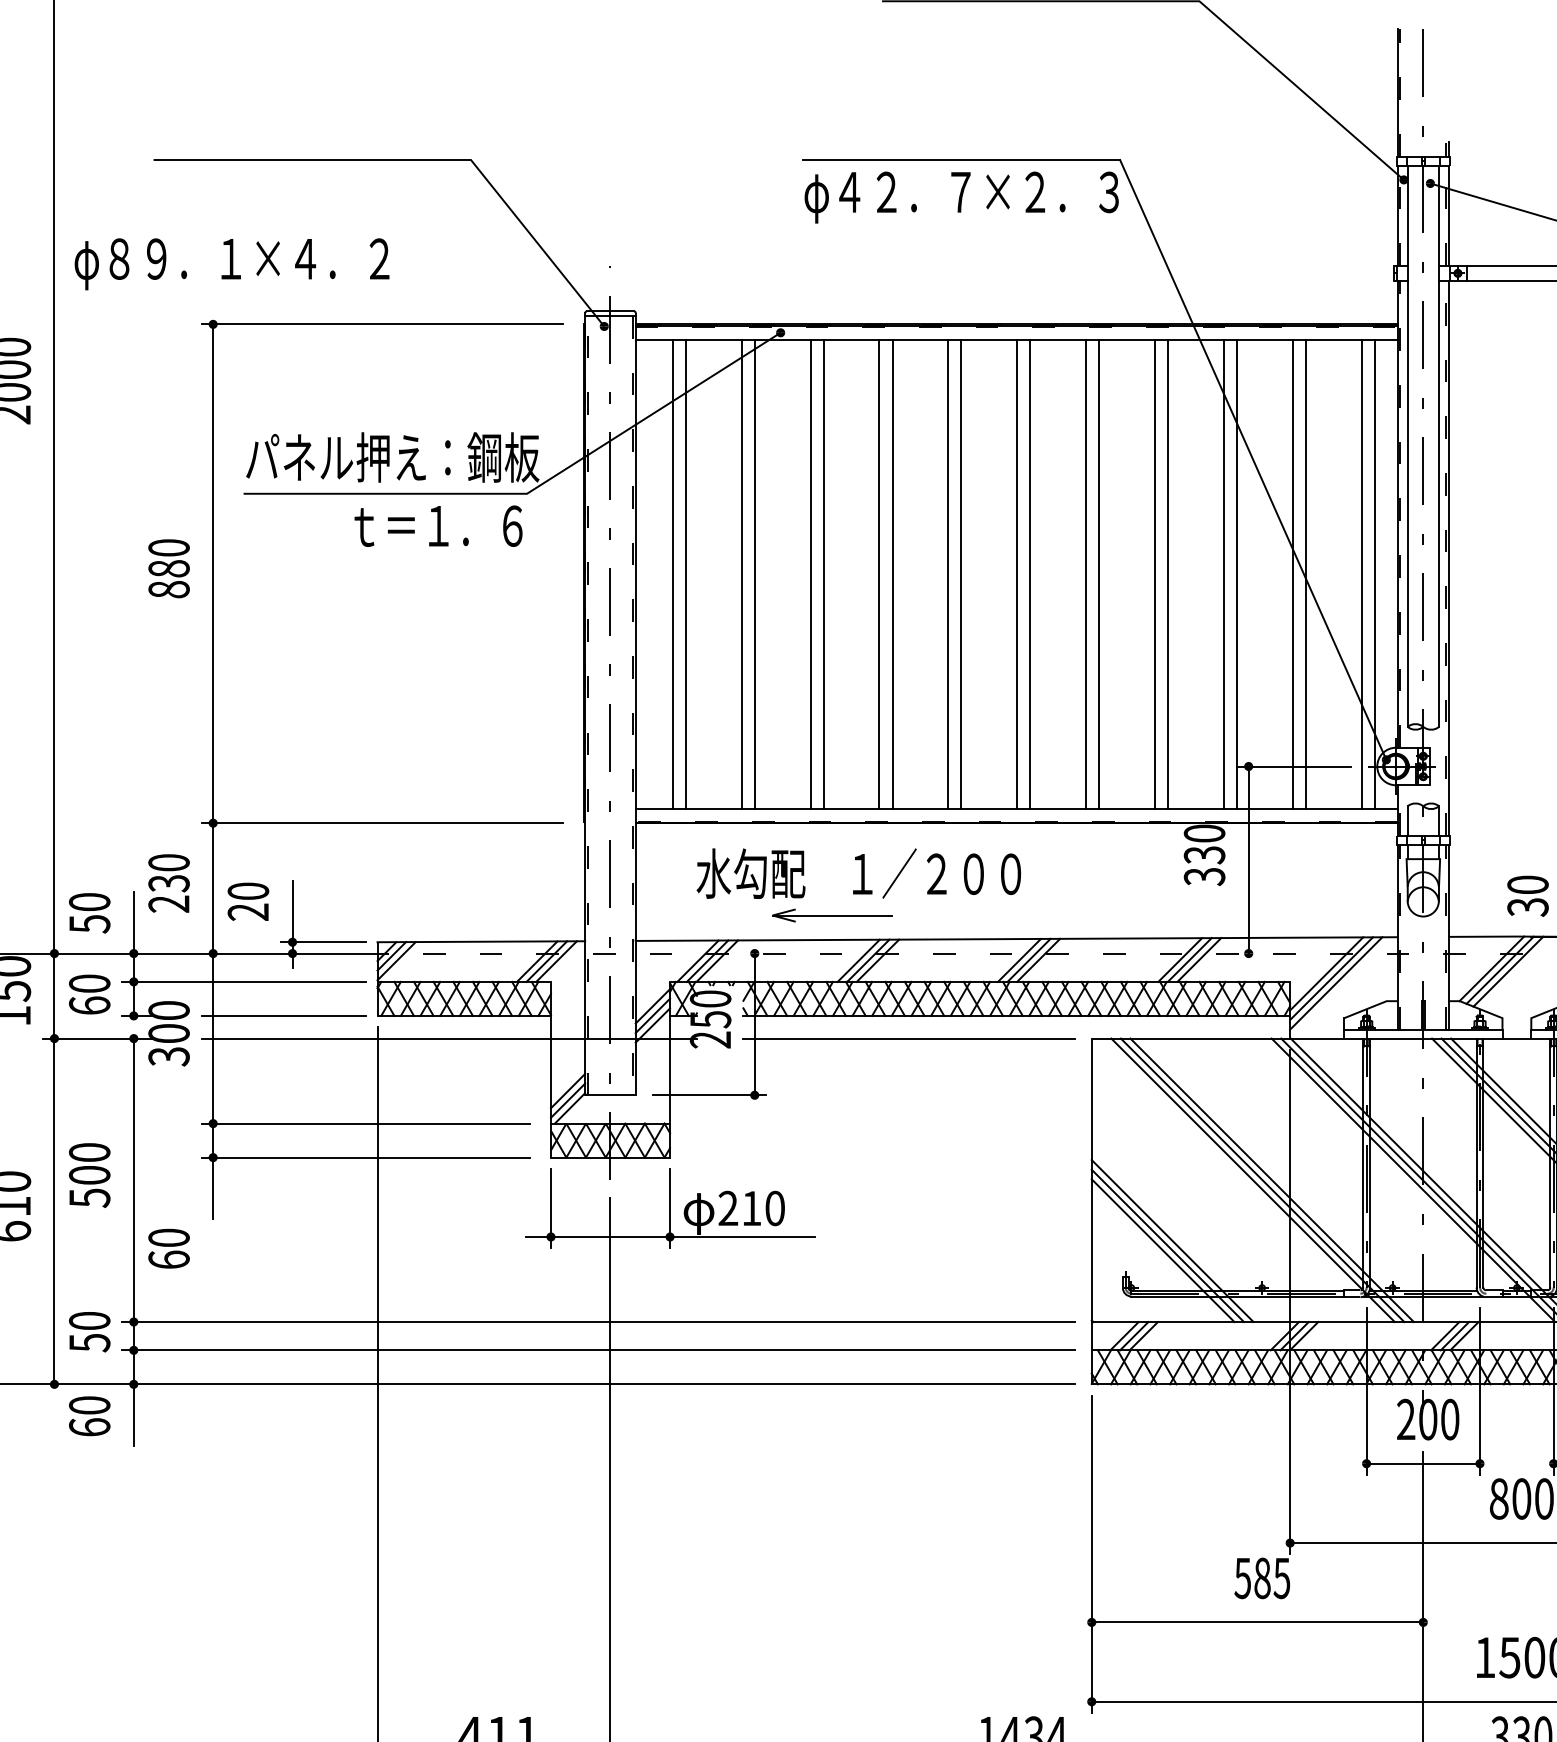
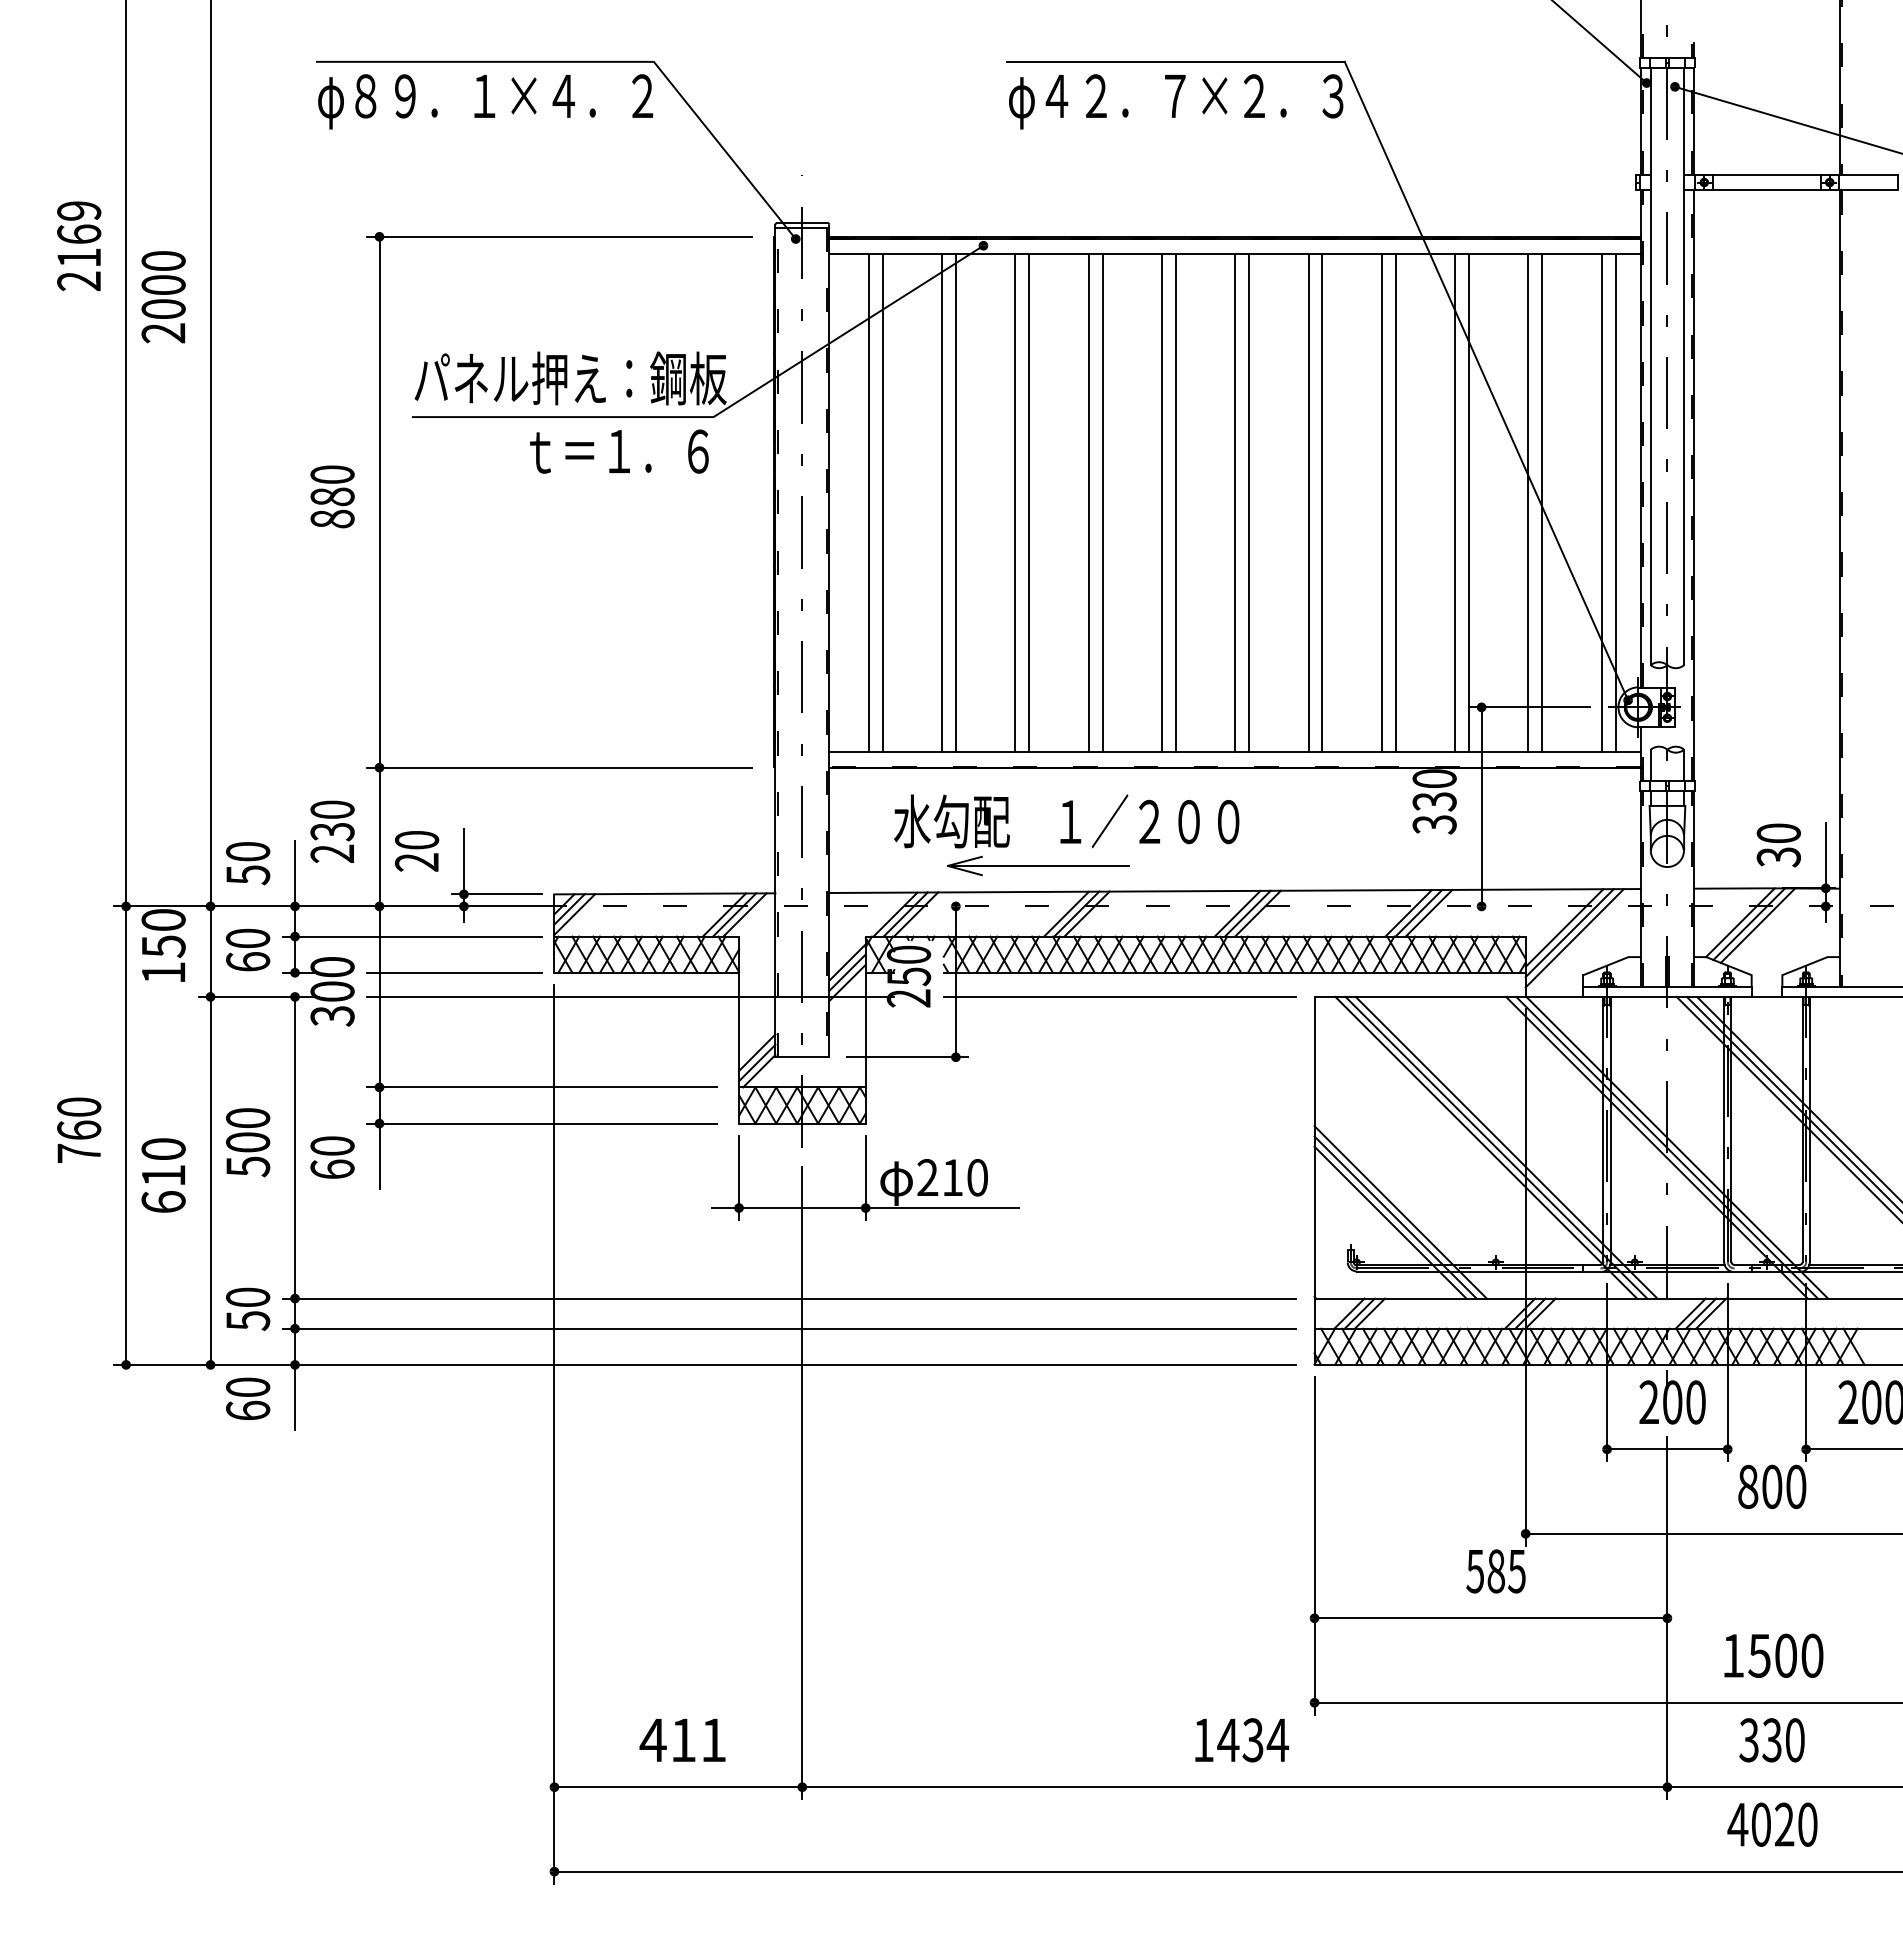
text: (231, 263) -> (485, 101), moved
part: (832, 915) -> (1038, 865), size x1.43
text: (169, 1248) -> (332, 1157), moved

